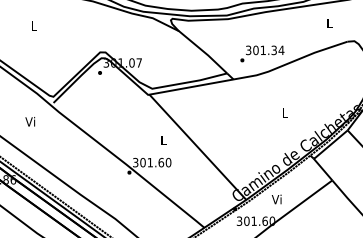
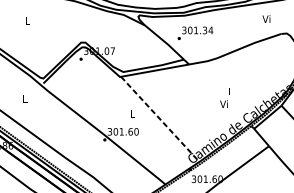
text: (328, 23) -> (265, 19), L -> Vi
text: (262, 53) -> (195, 32), moved
text: (30, 121) -> (24, 98), Vi -> L
line: (197, 147) -> (159, 119), solid -> dashed
text: (276, 199) -> (223, 104), moved

